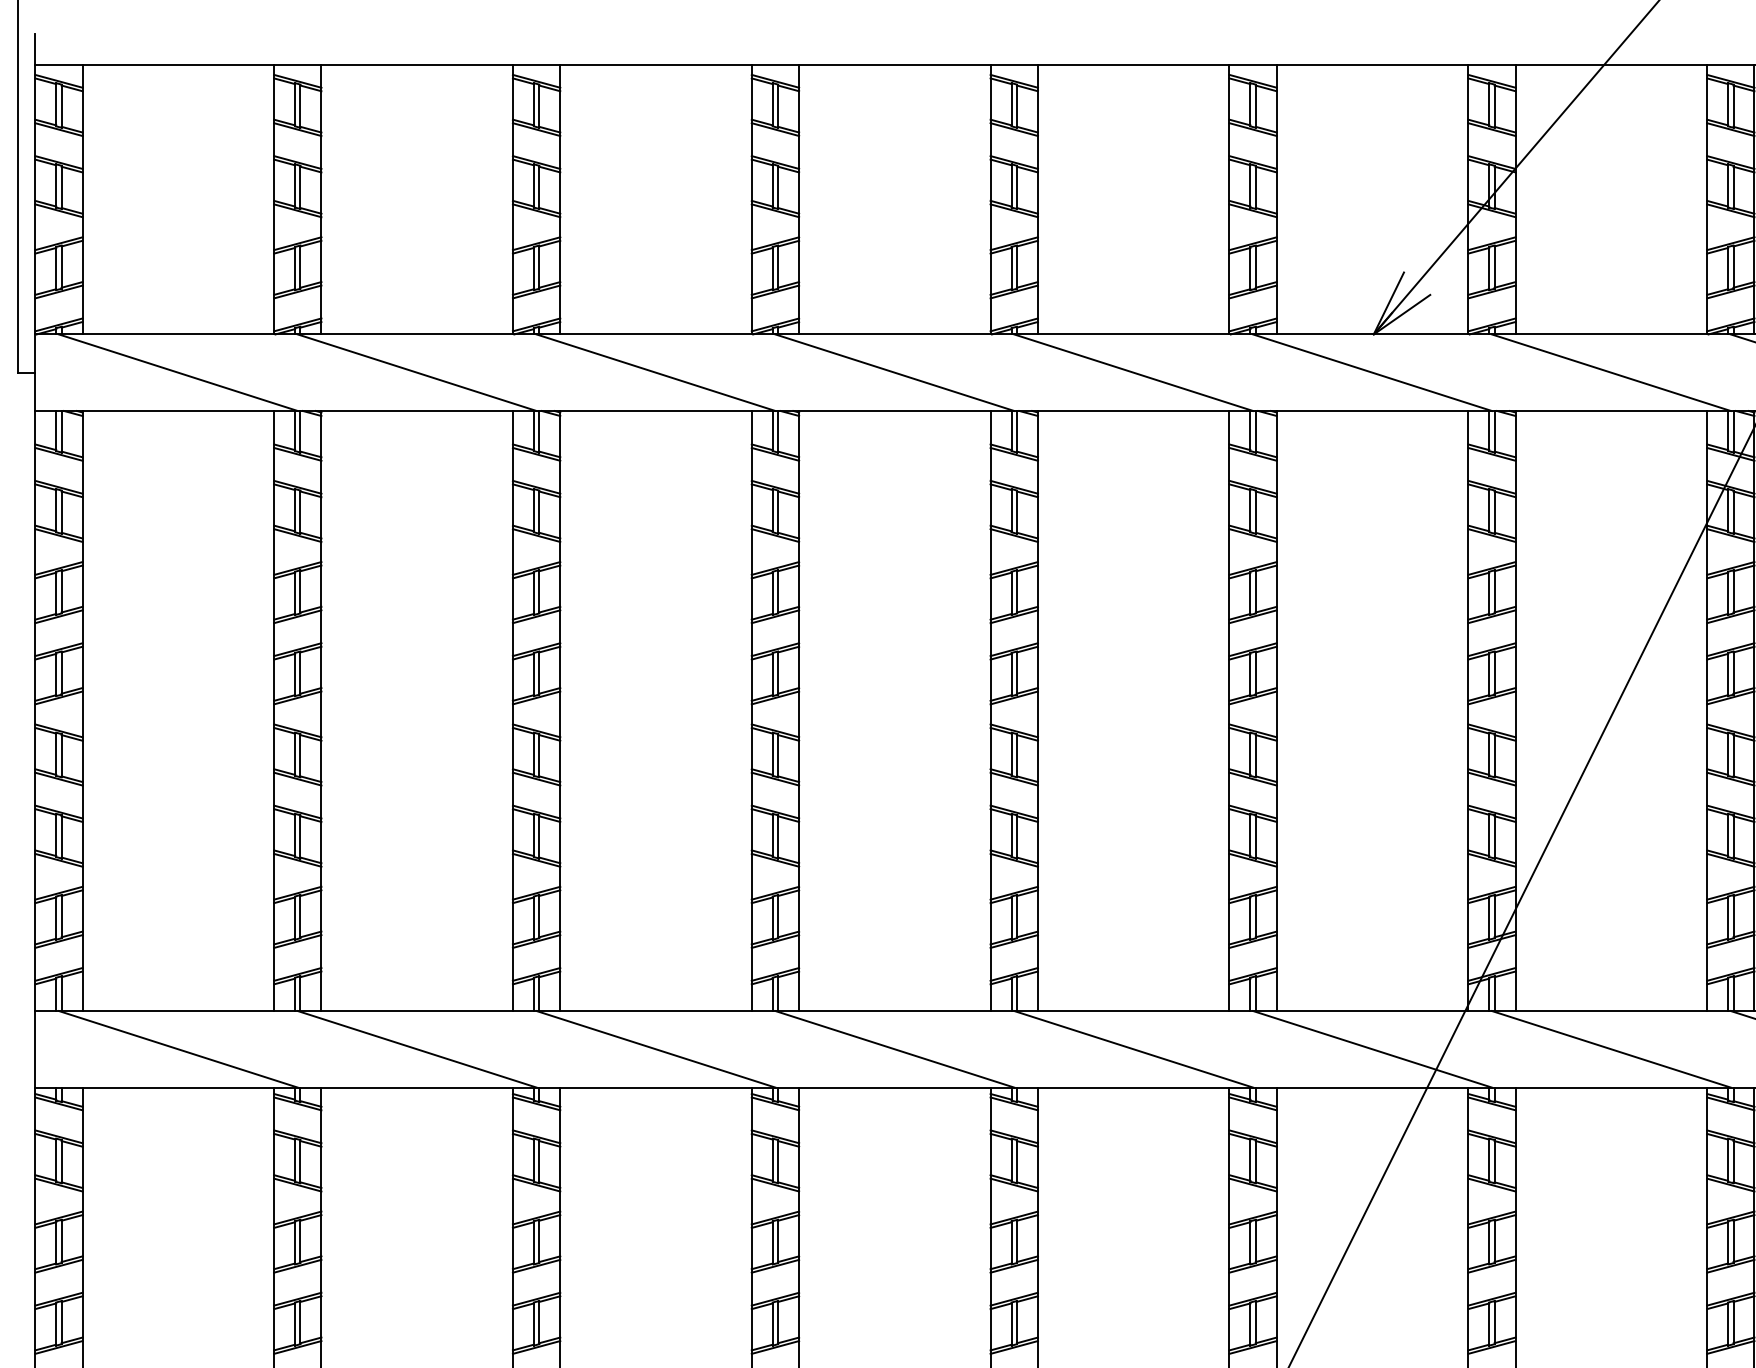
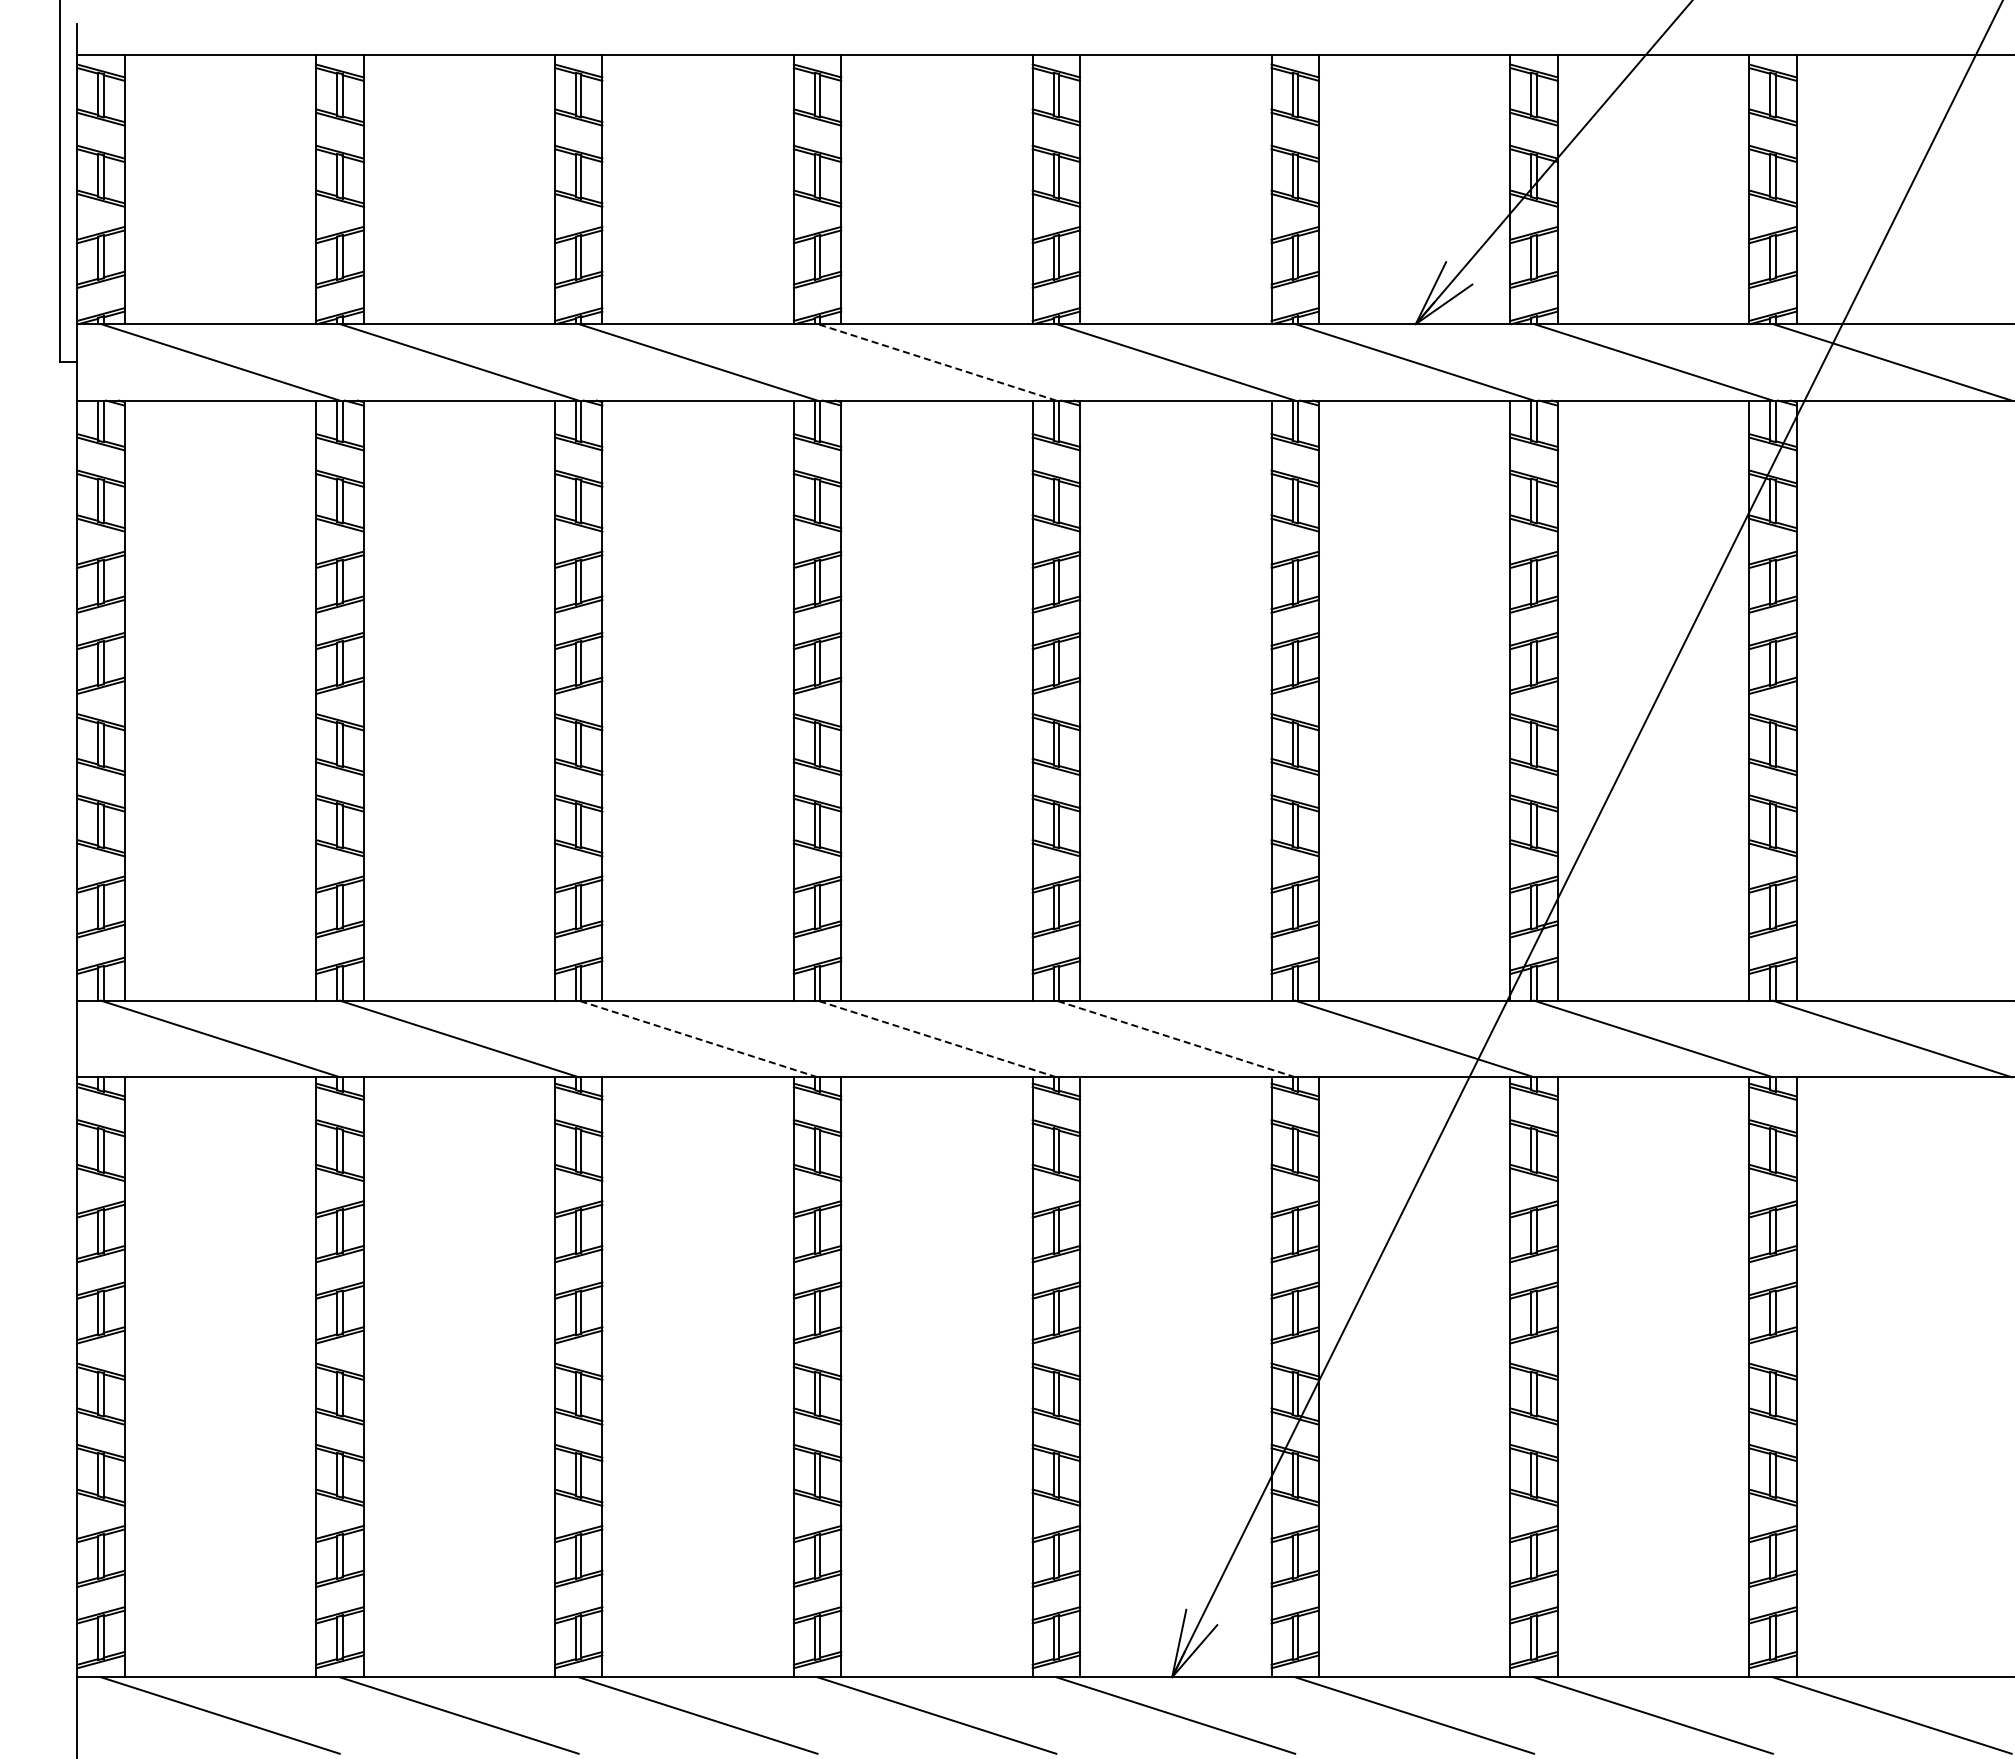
line: (894, 372) -> (936, 362), solid -> dashed
line: (655, 1048) -> (697, 1038), solid -> dashed
line: (894, 1048) -> (936, 1038), solid -> dashed
line: (1133, 1048) -> (1175, 1038), solid -> dashed

